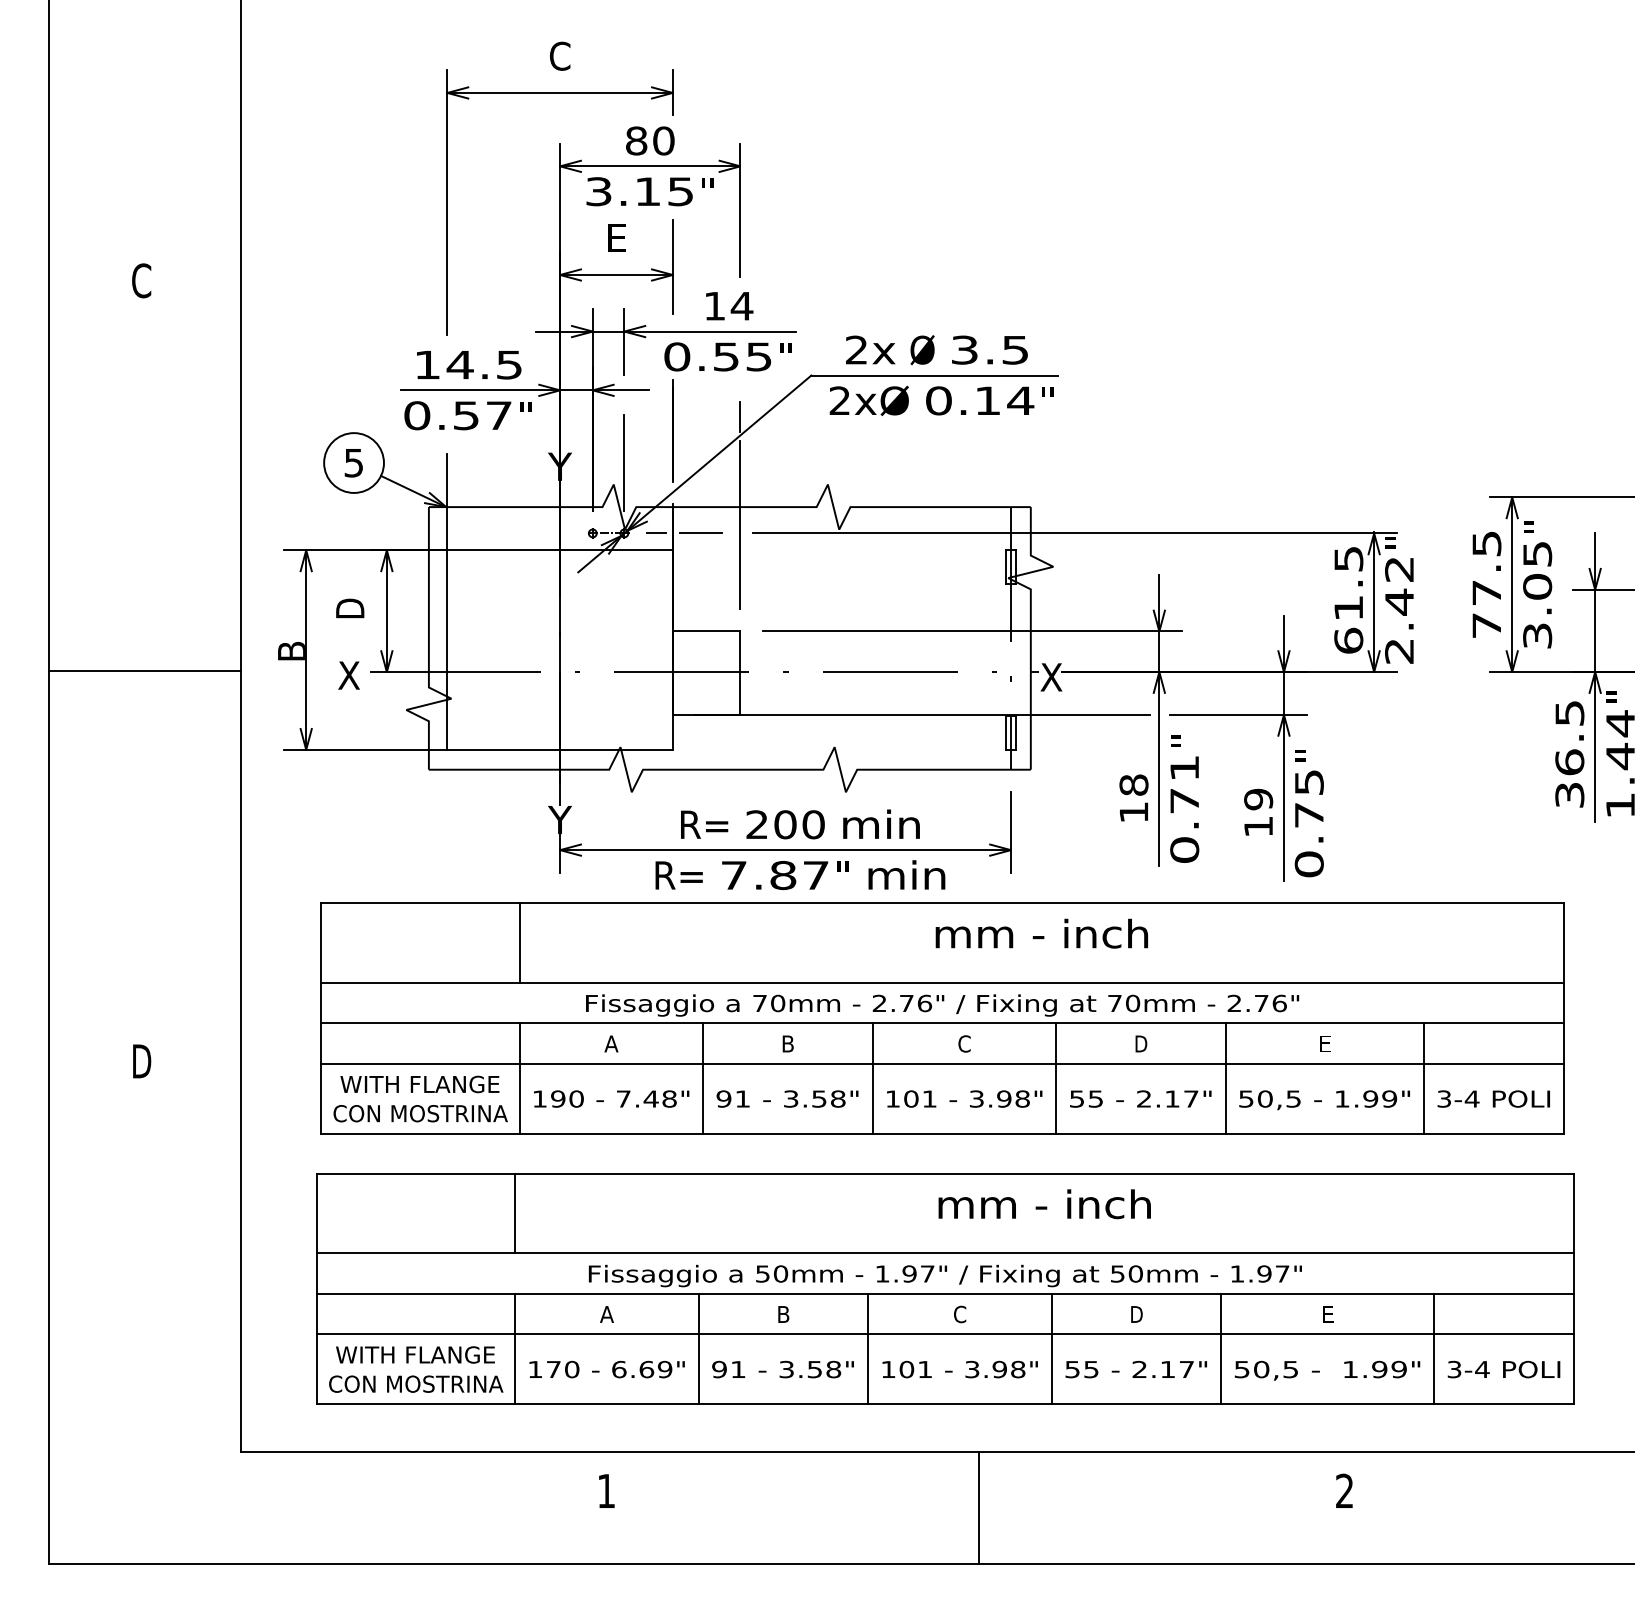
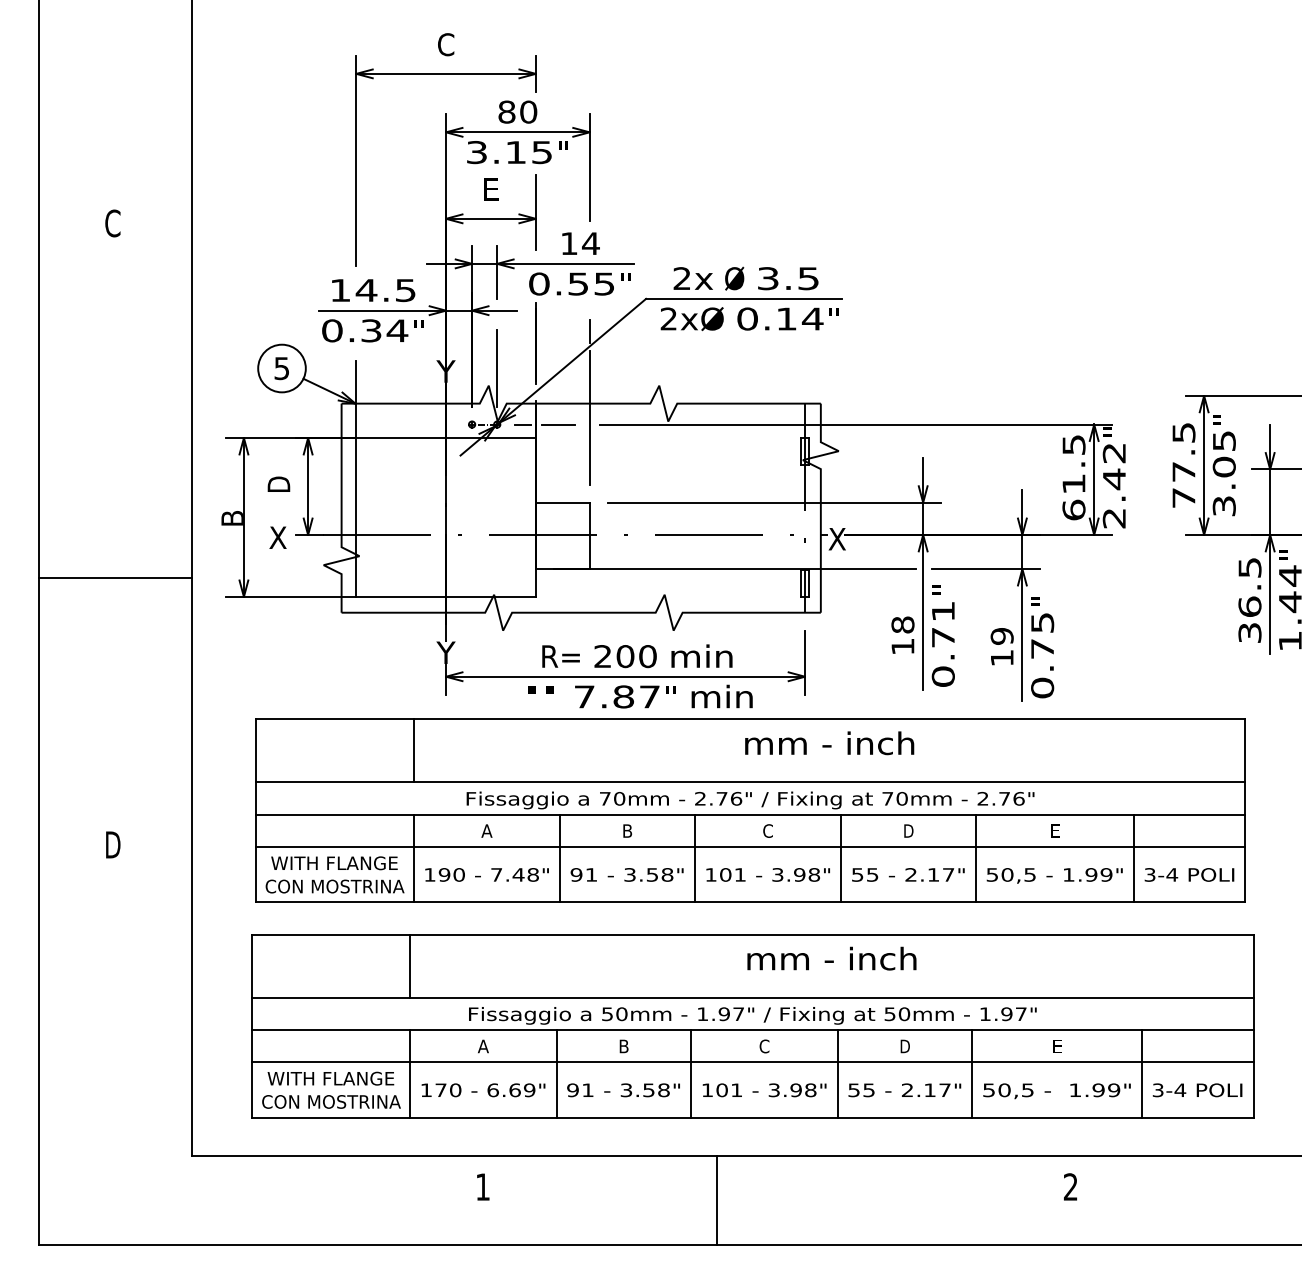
text: (484, 415) -> (385, 330), 0.57 -> 0.34
line: (144, 671) -> (115, 578), moved
text: (678, 874) -> (540, 696), R= -> "
line: (978, 1507) -> (717, 1200), moved

